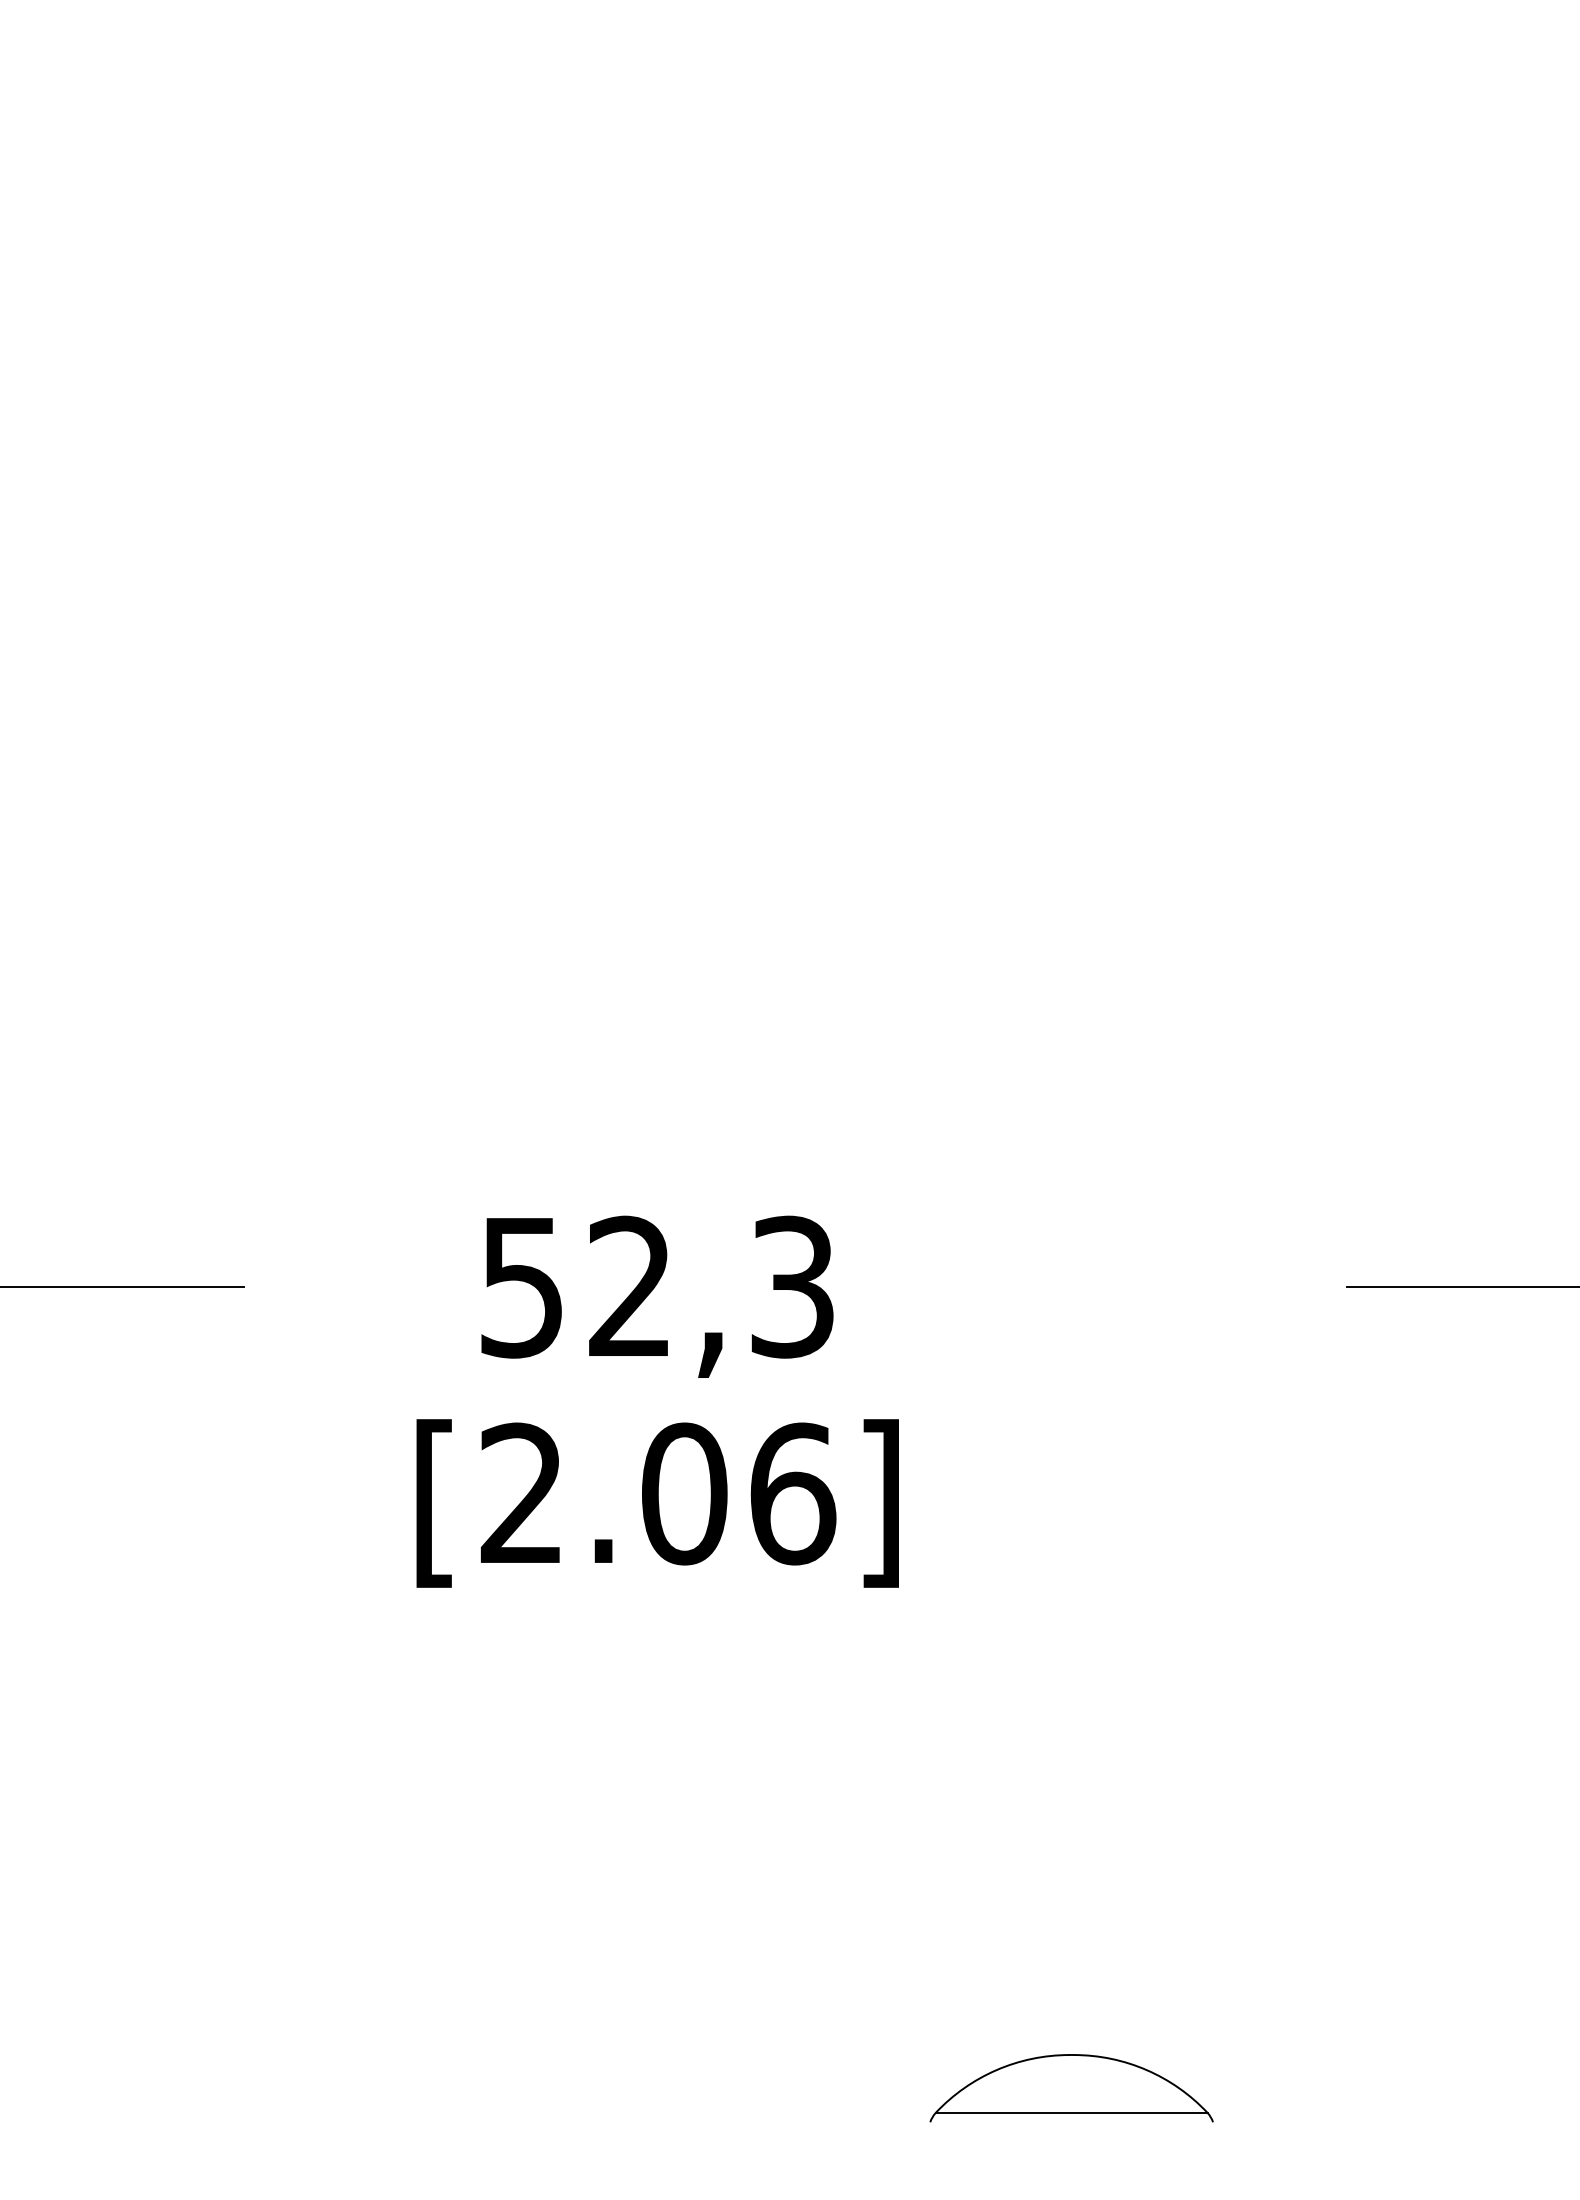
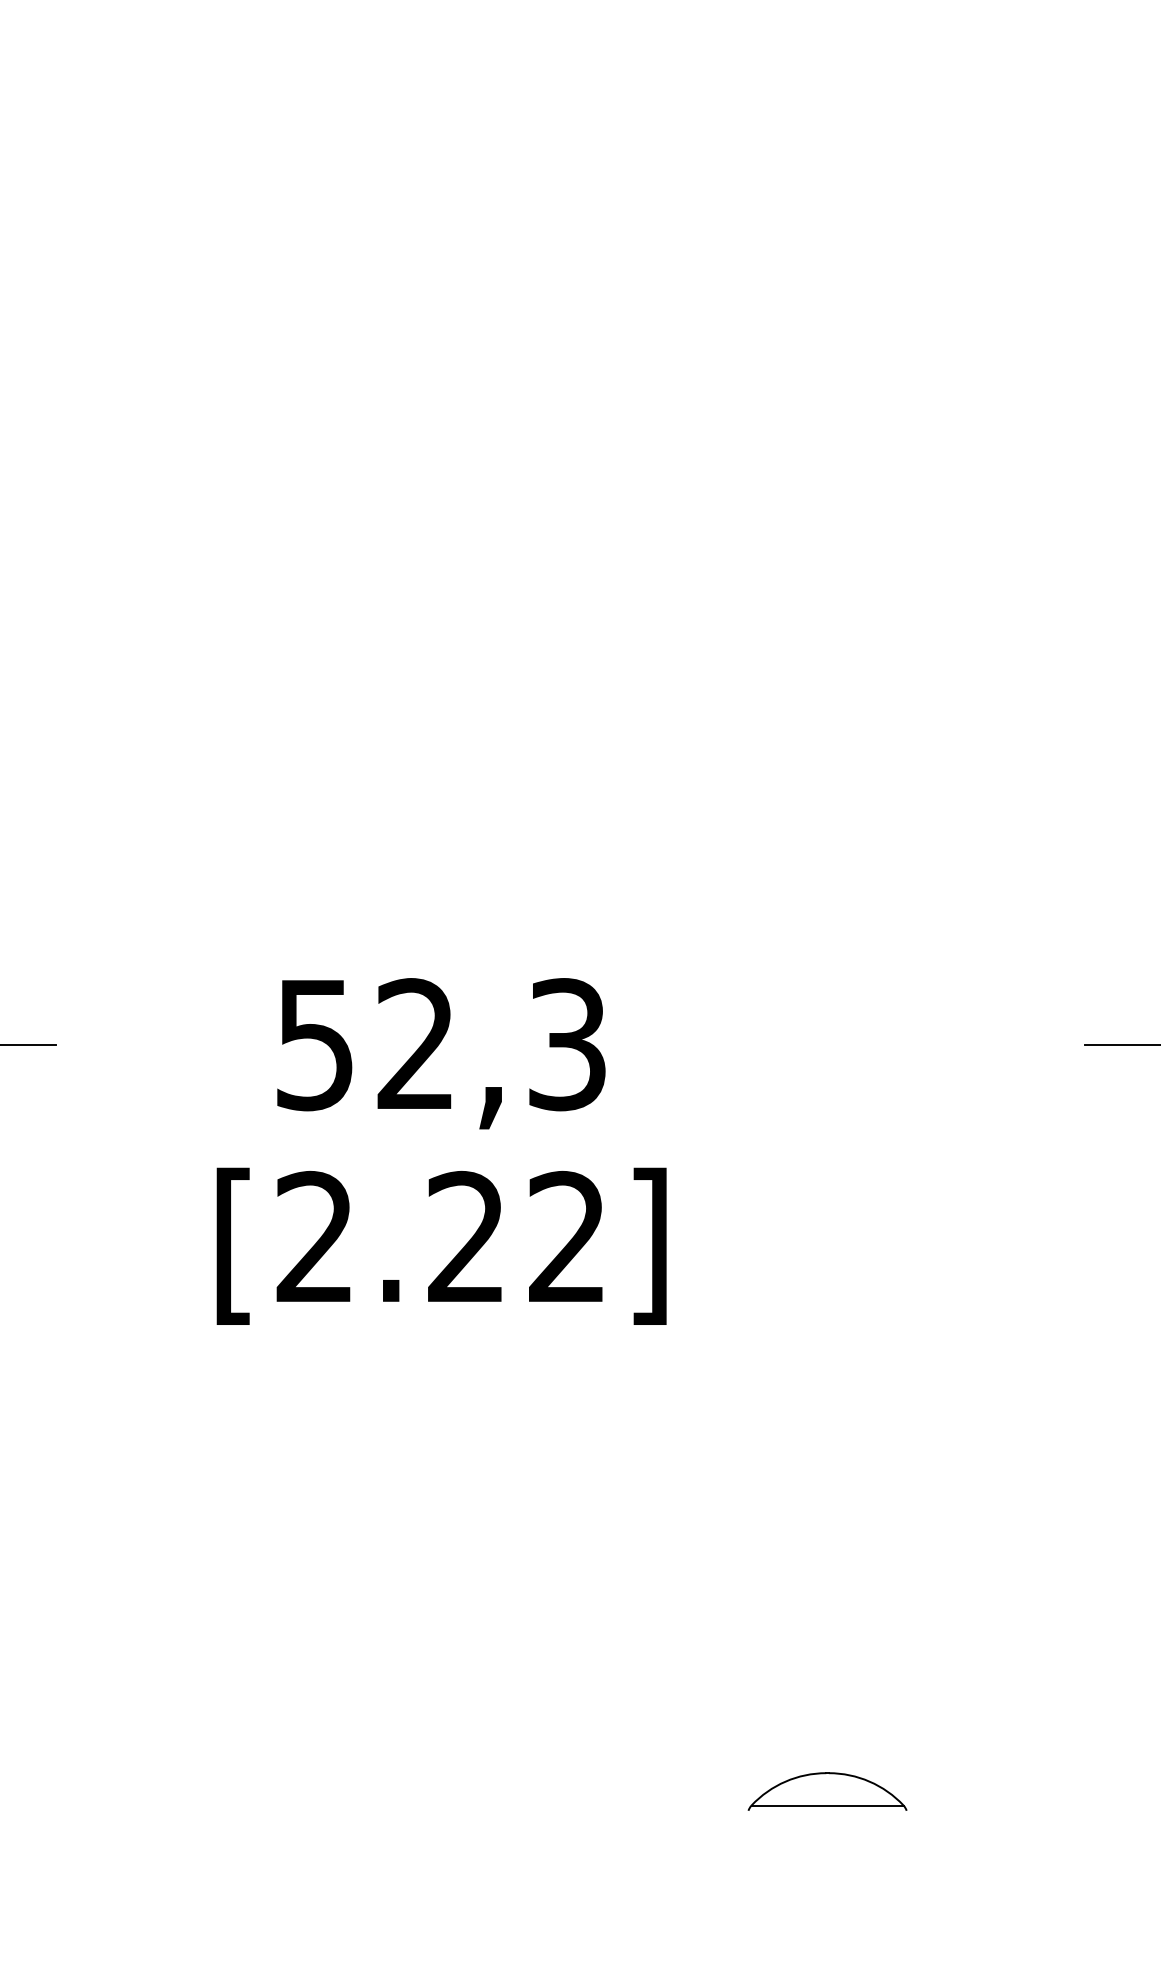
text: (739, 1493) -> (517, 1237), [2.06] -> [2.22]
part: (1071, 2088) -> (827, 1791), size x0.6

